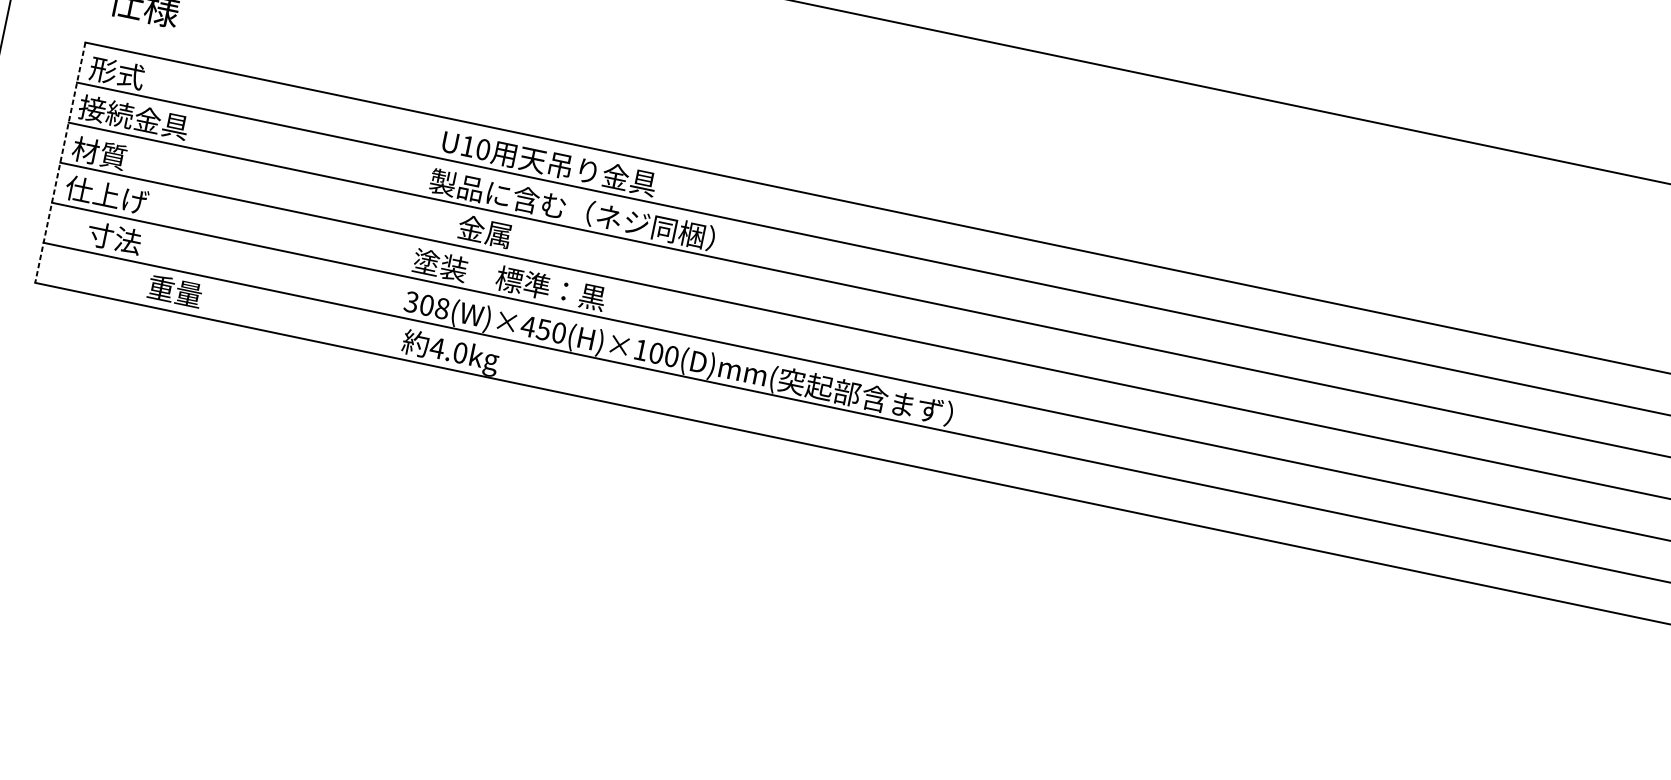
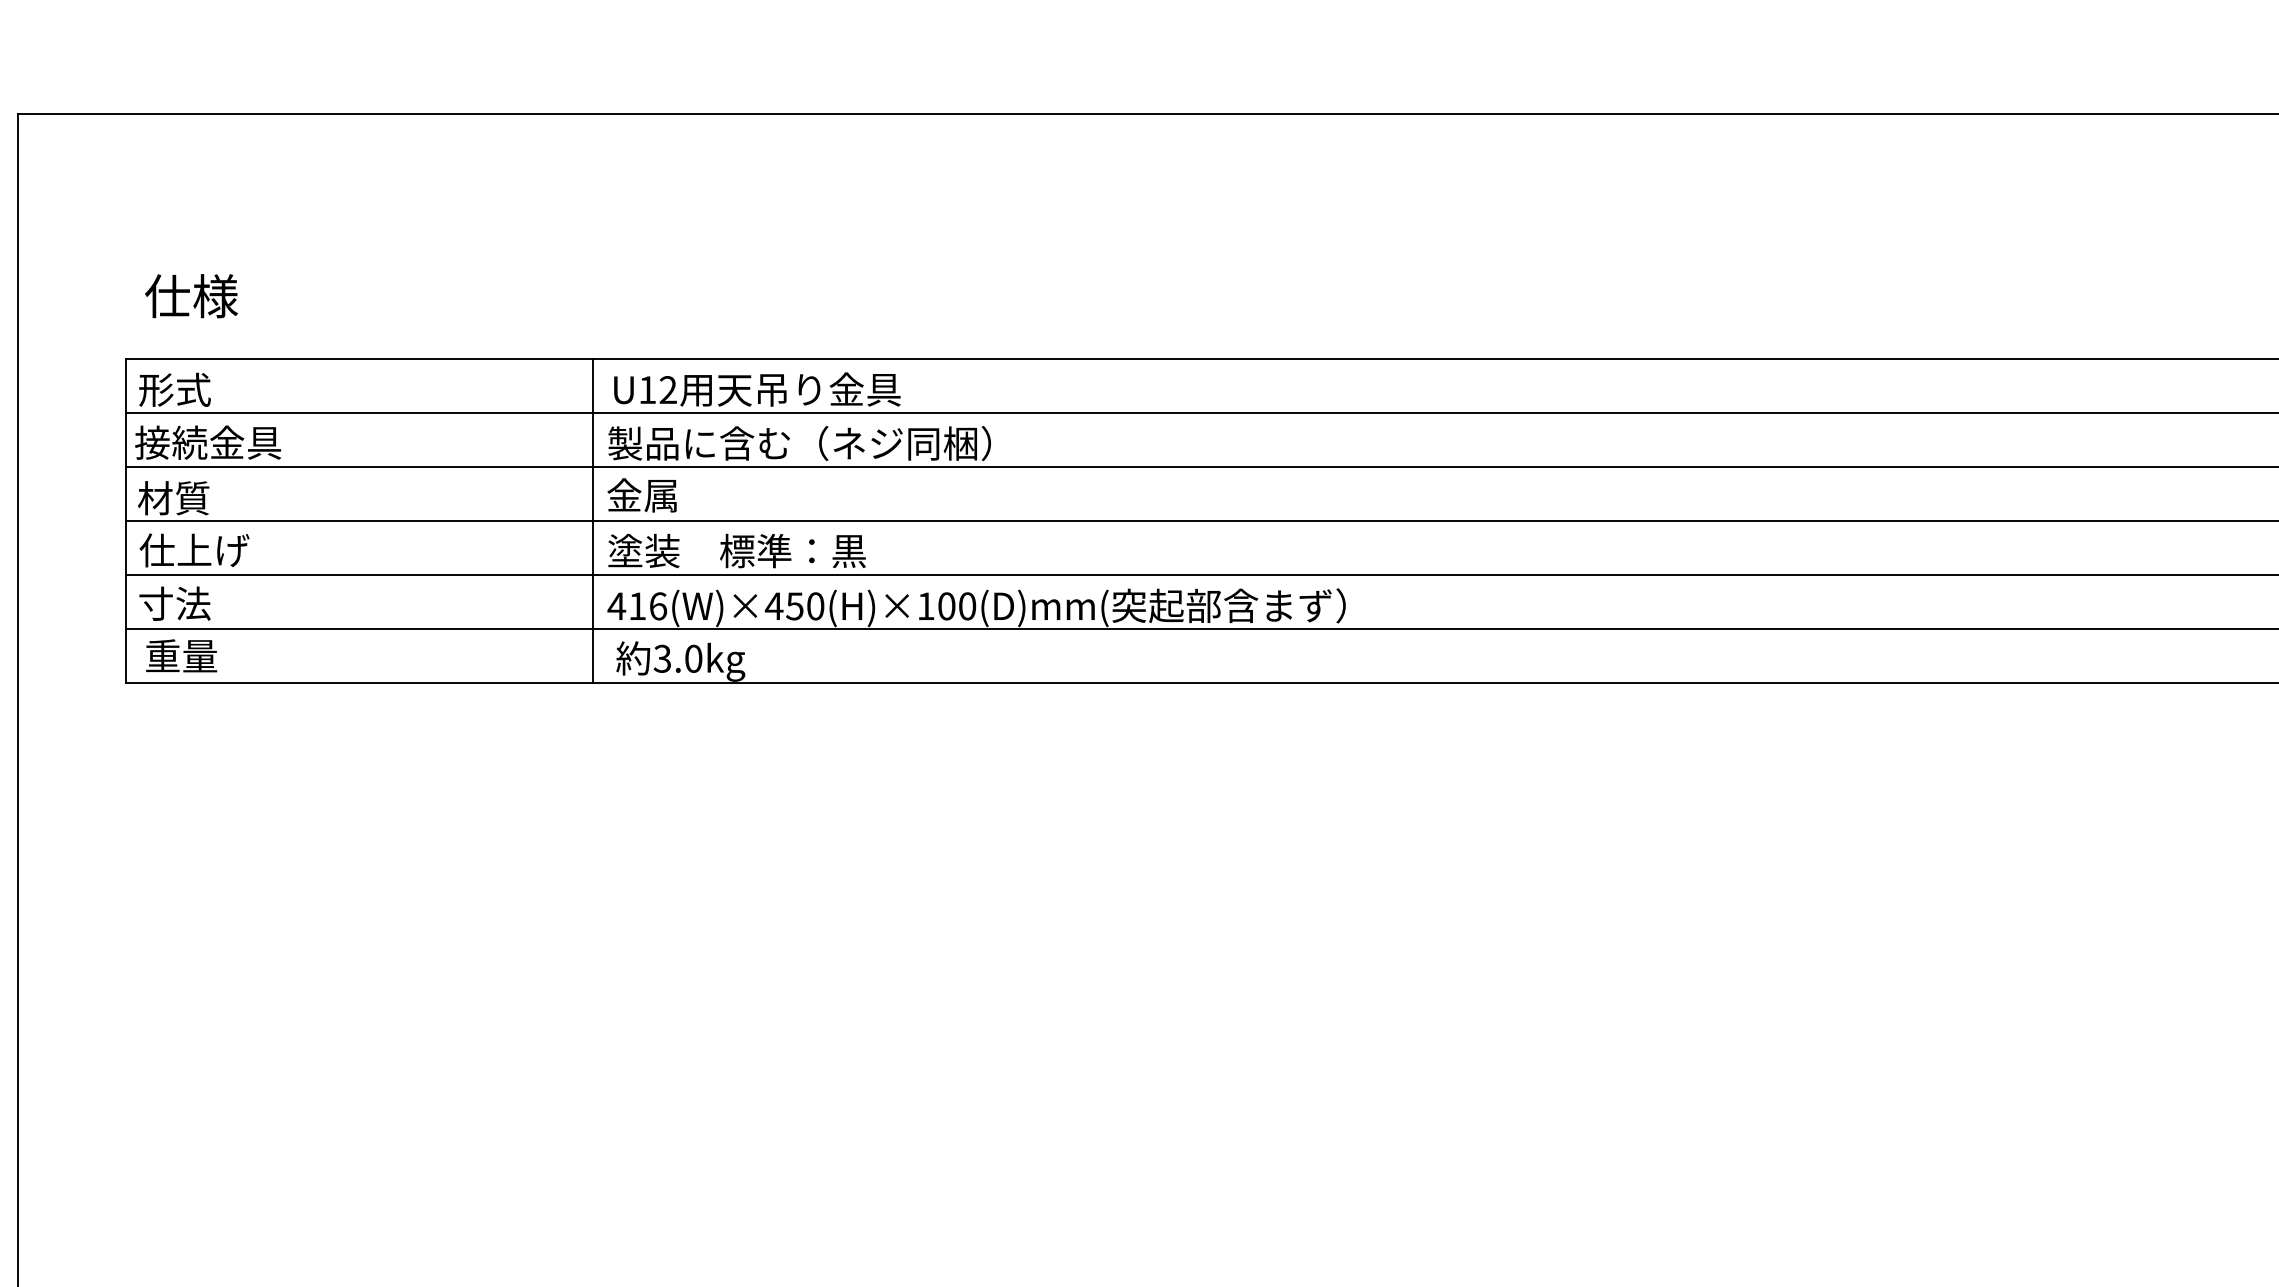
text: (482, 149) -> (667, 390), U10 -> U12
line: (60, 163) -> (125, 521), dashed -> solid
text: (484, 231) -> (641, 495), moved
line: (407, 234) -> (593, 520), added
text: (114, 237) -> (174, 603), moved
text: (175, 290) -> (181, 655), moved
text: (426, 305) -> (637, 606), 308(W)×450(H)×100(D)mm( -> 416(W)×450(H)×100(D)mm(
text: (437, 347) -> (662, 658), 4.0kg -> 3.0kg

